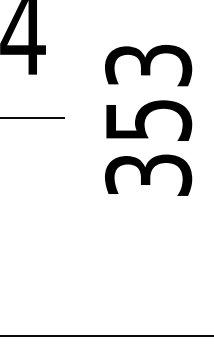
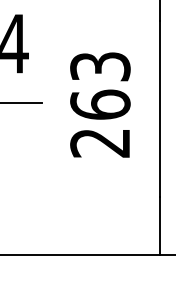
text: (148, 146) -> (100, 123), 353 -> 263

